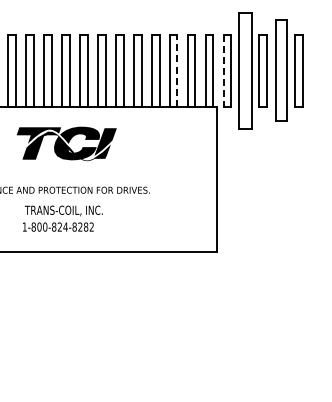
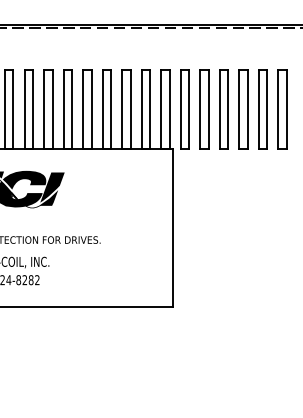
line: (177, 70) -> (130, 109), dashed -> solid
part: (244, 70) -> (203, 109), size x0.62
part: (280, 70) -> (242, 109), size x0.71
part: (316, 70) -> (282, 109), added
line: (223, 71) -> (180, 110), dashed -> solid

